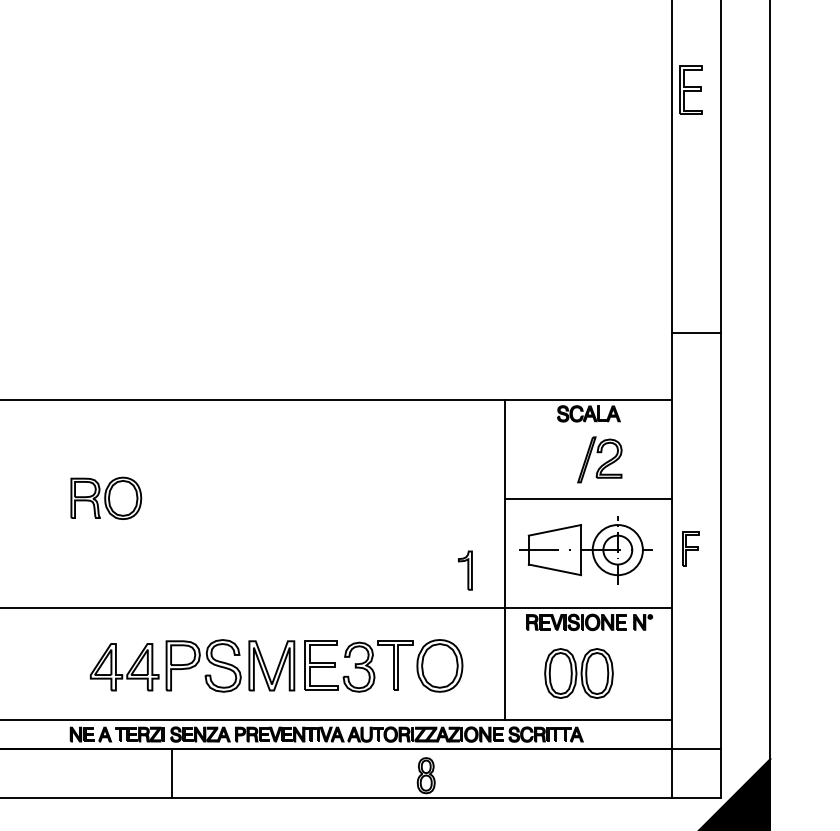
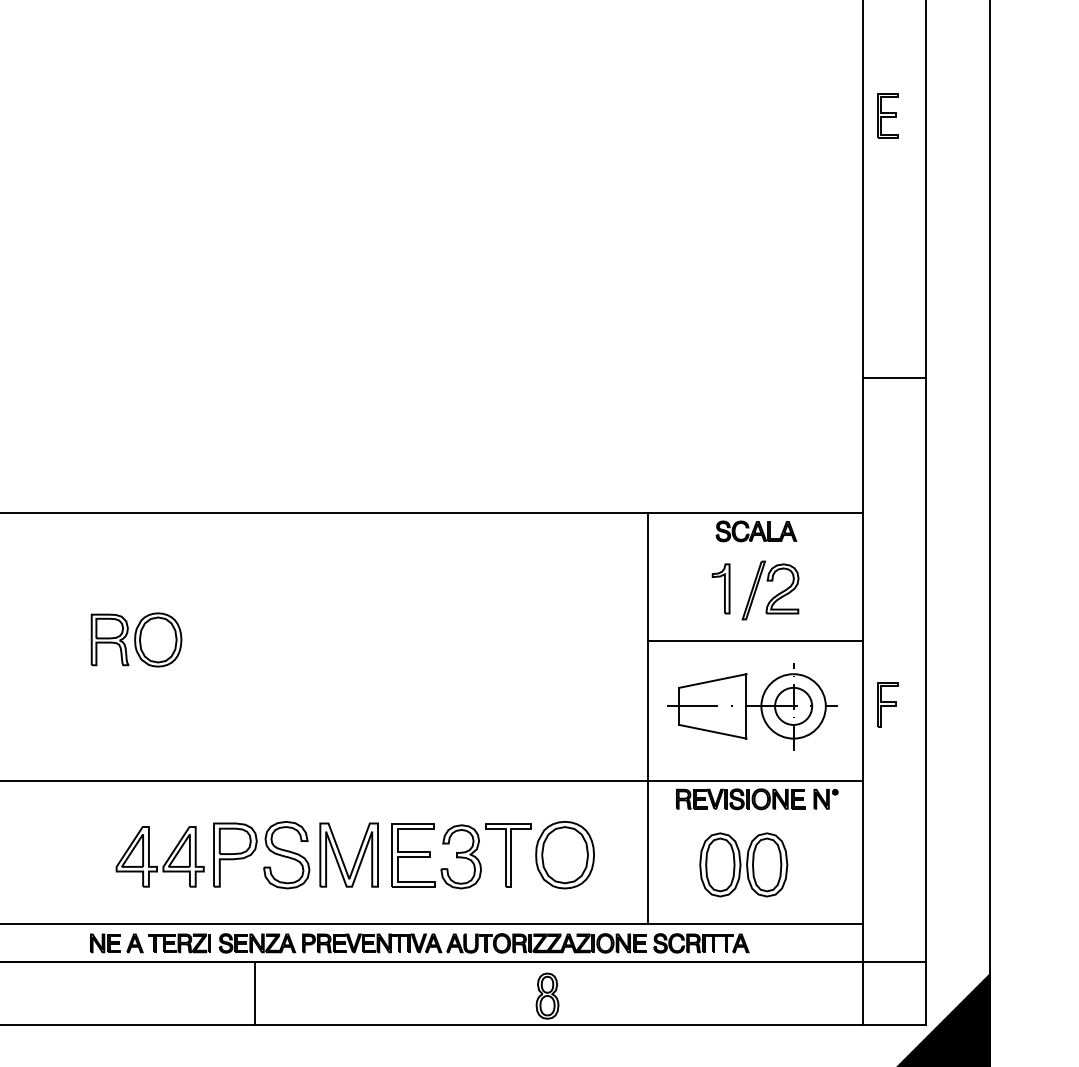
part: (690, 90) -> (886, 116), size x0.71
line: (696, 332) -> (894, 378), moved
part: (465, 570) -> (721, 588), moved
line: (172, 773) -> (254, 993), moved

